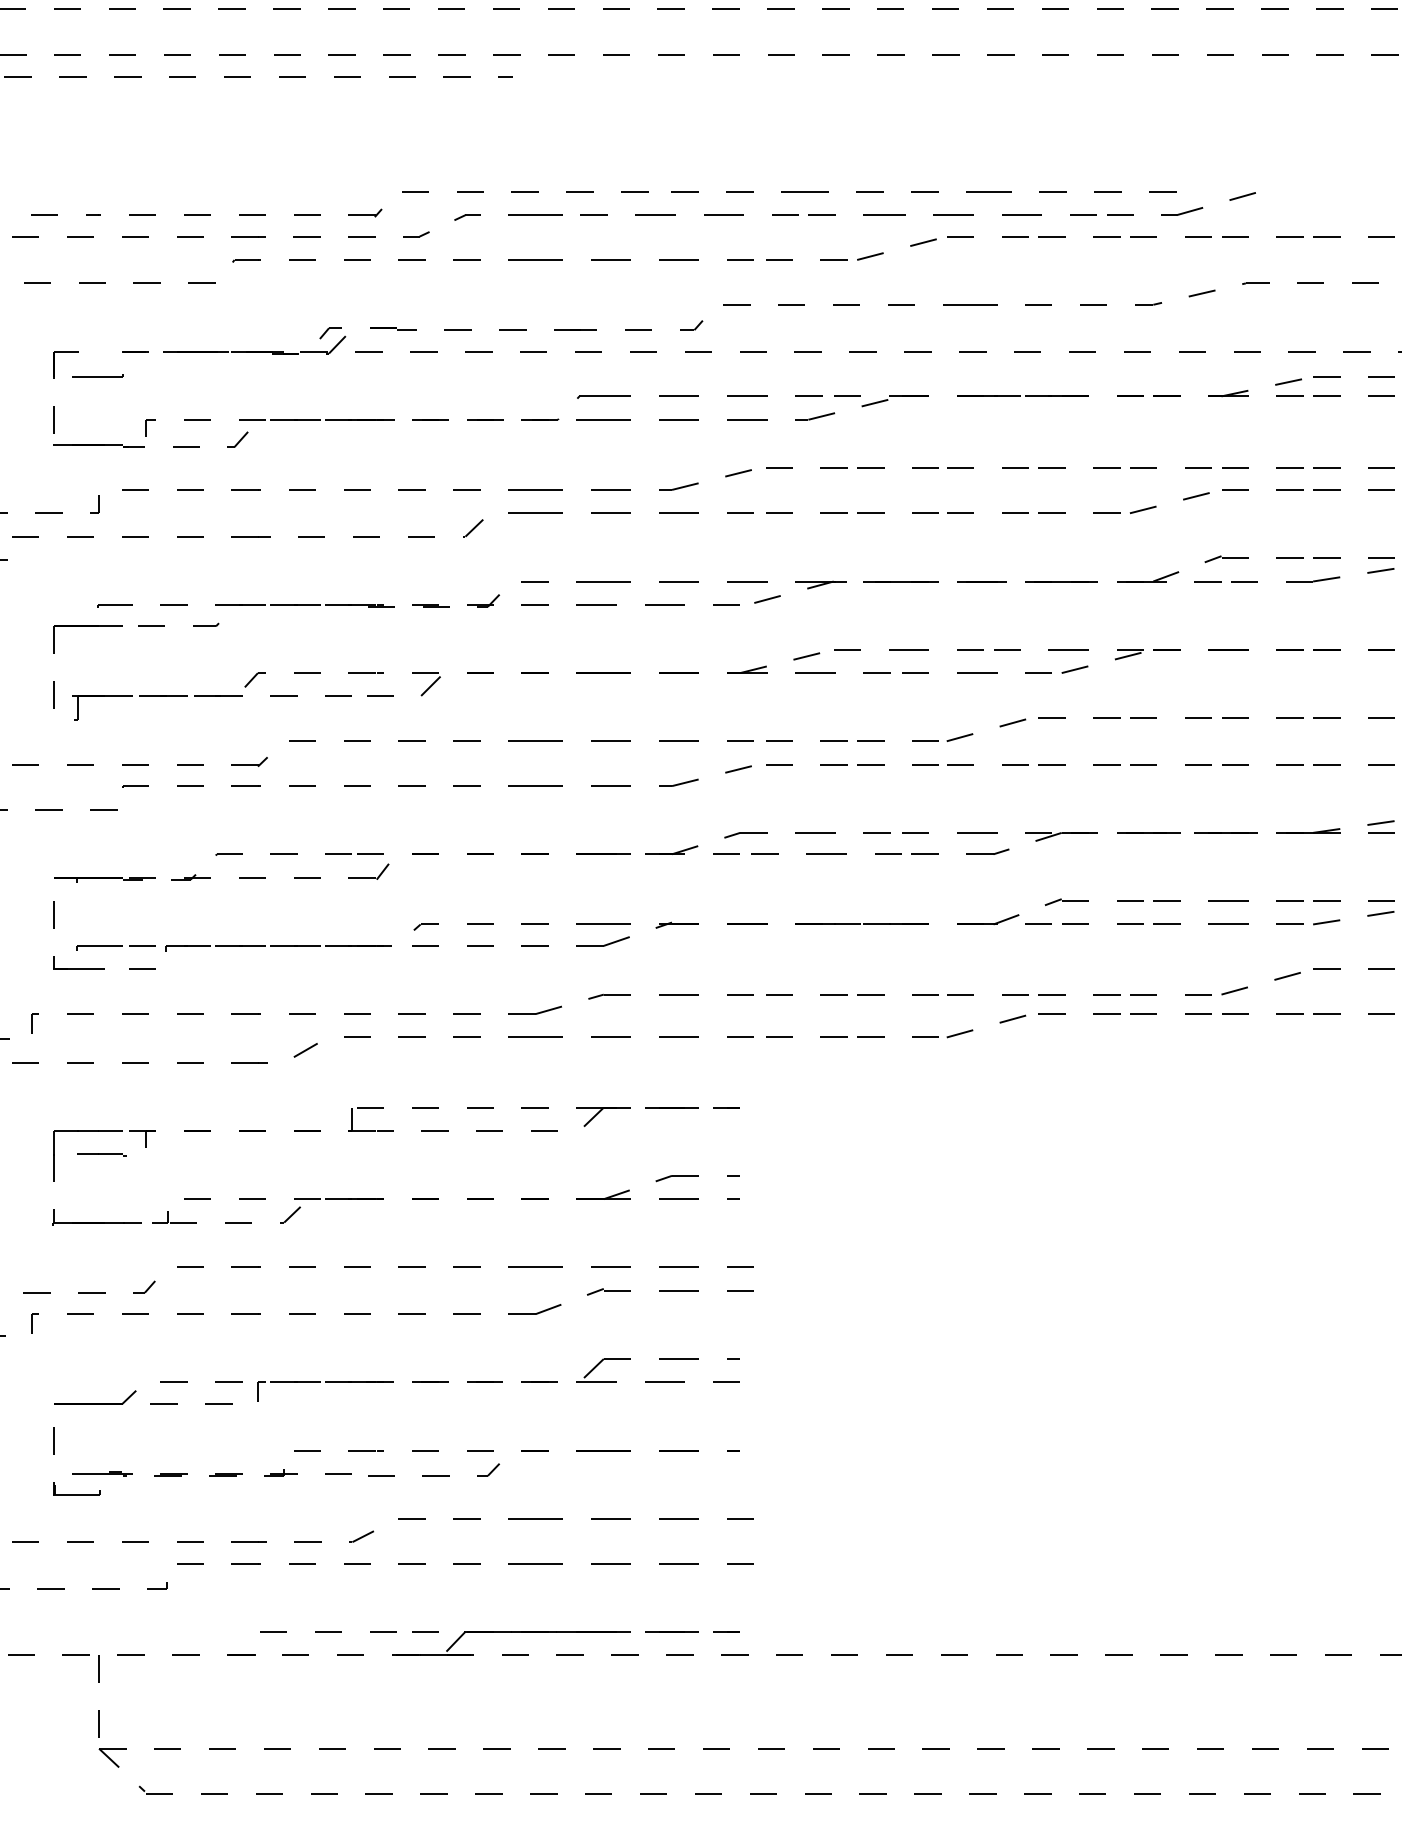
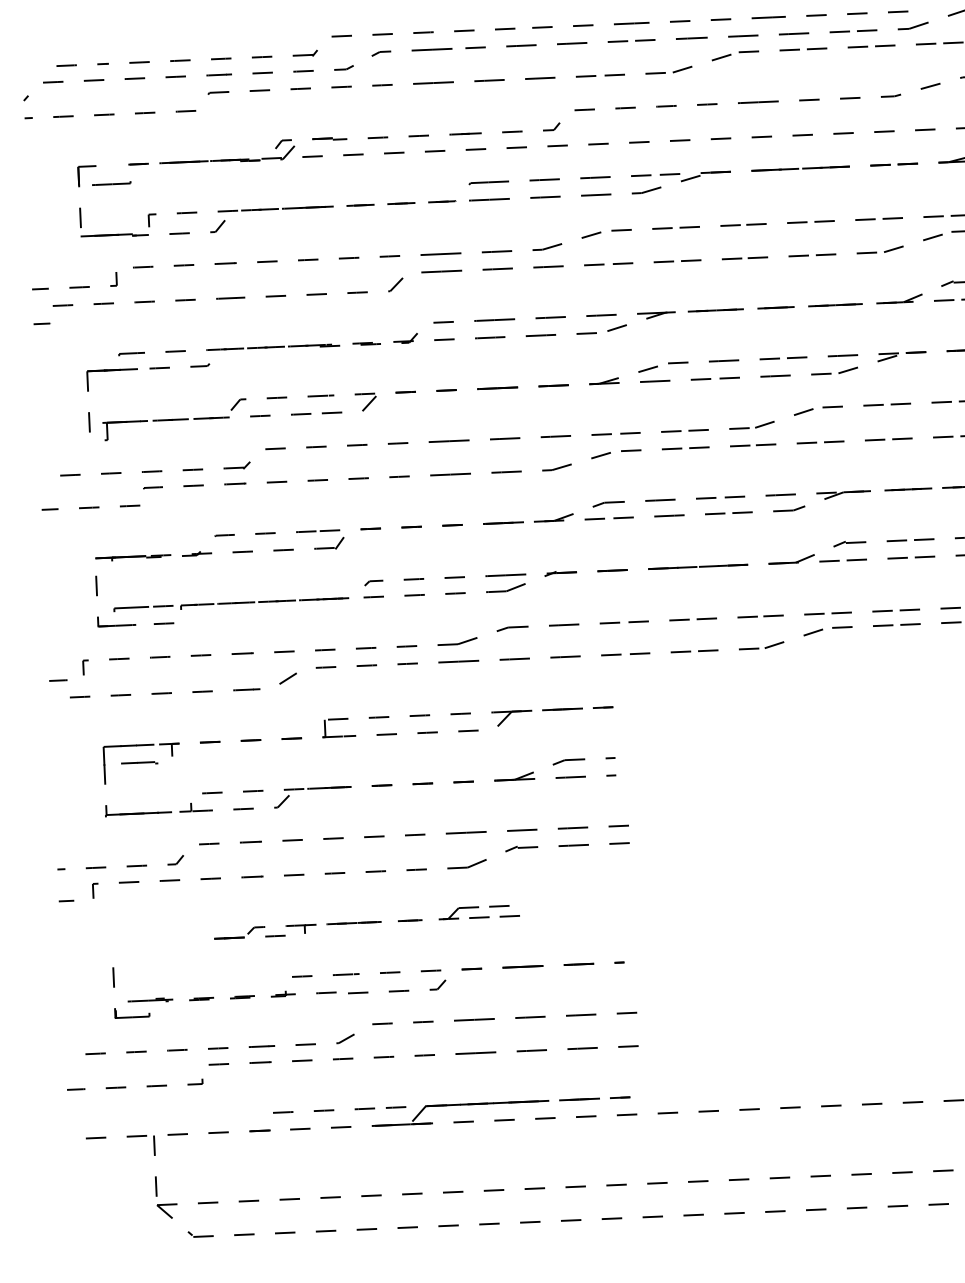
part: (396, 1381) -> (366, 922), size x0.6

